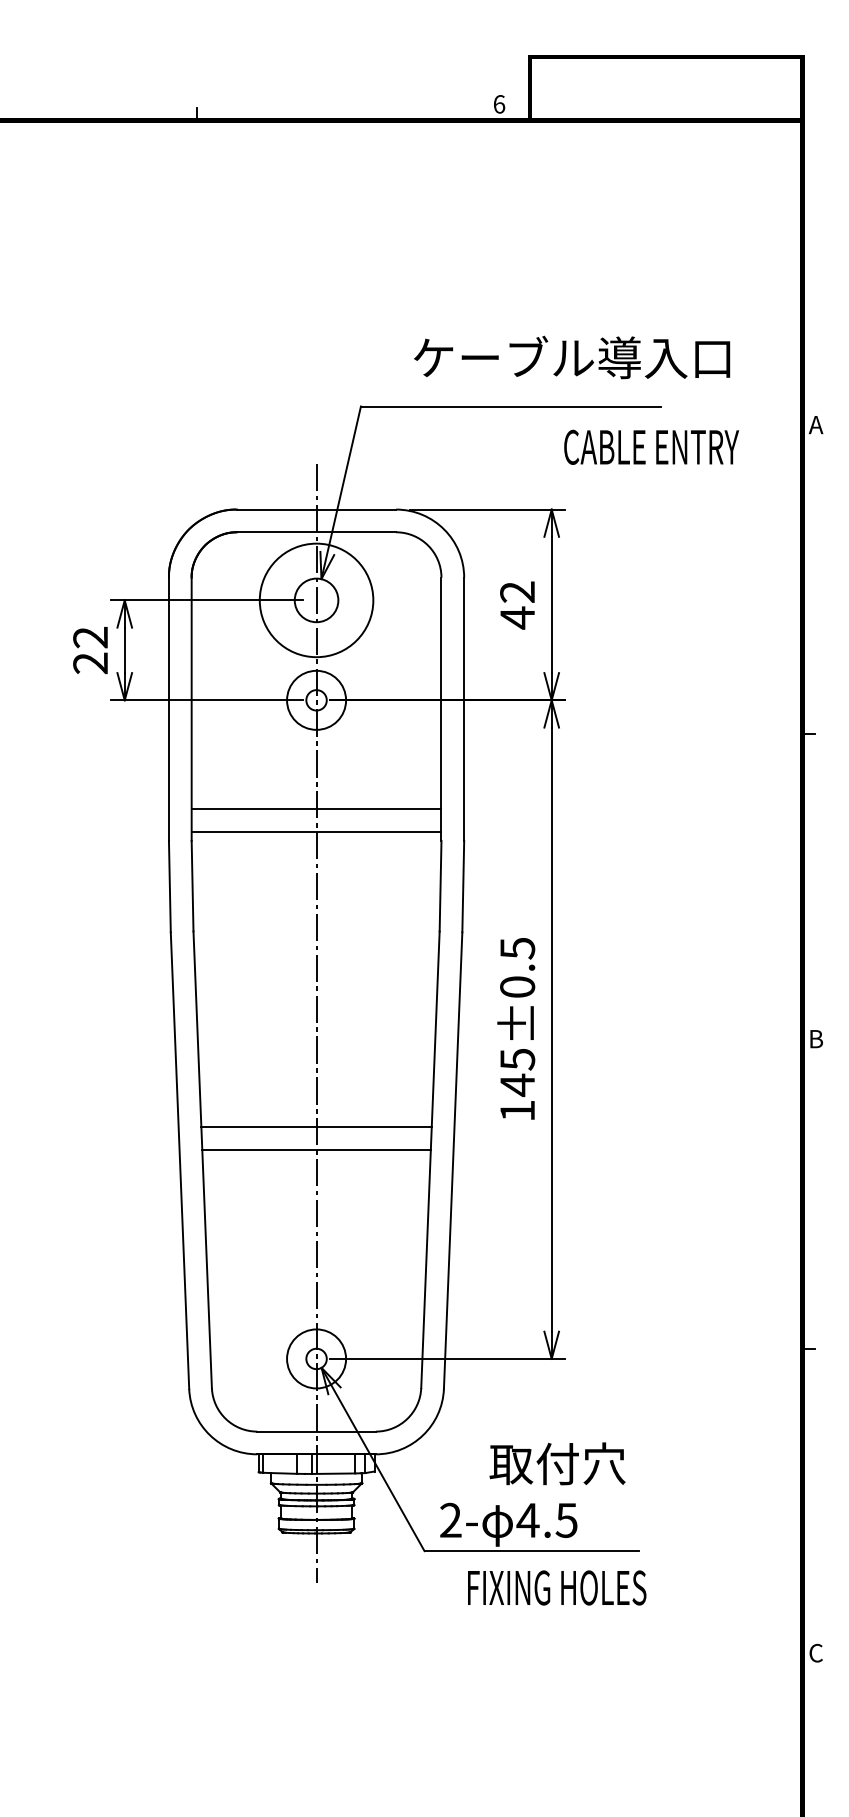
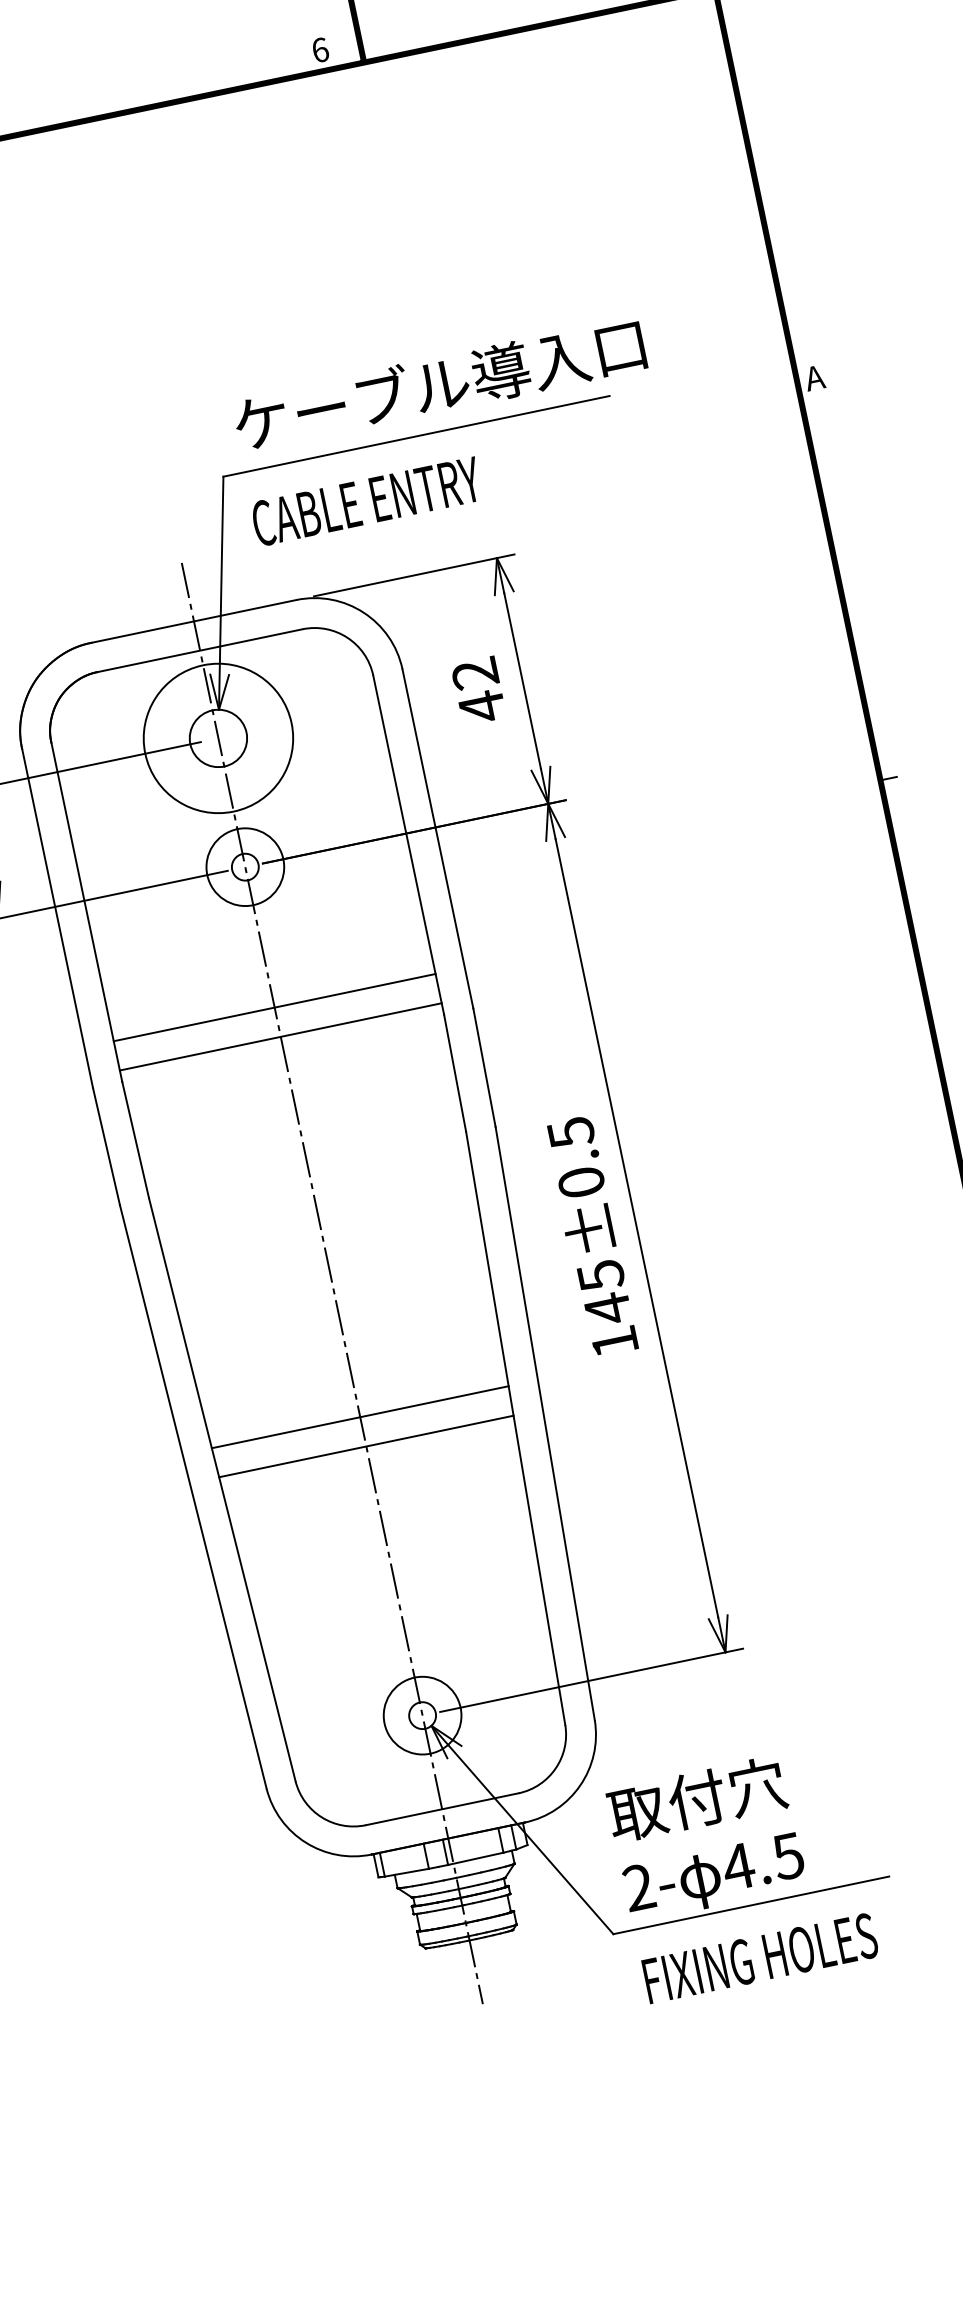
text: (572, 357) -> (440, 384), moved
text: (651, 446) -> (366, 500), moved
text: (557, 1463) -> (696, 1798), moved
text: (557, 1587) -> (760, 1957), moved

